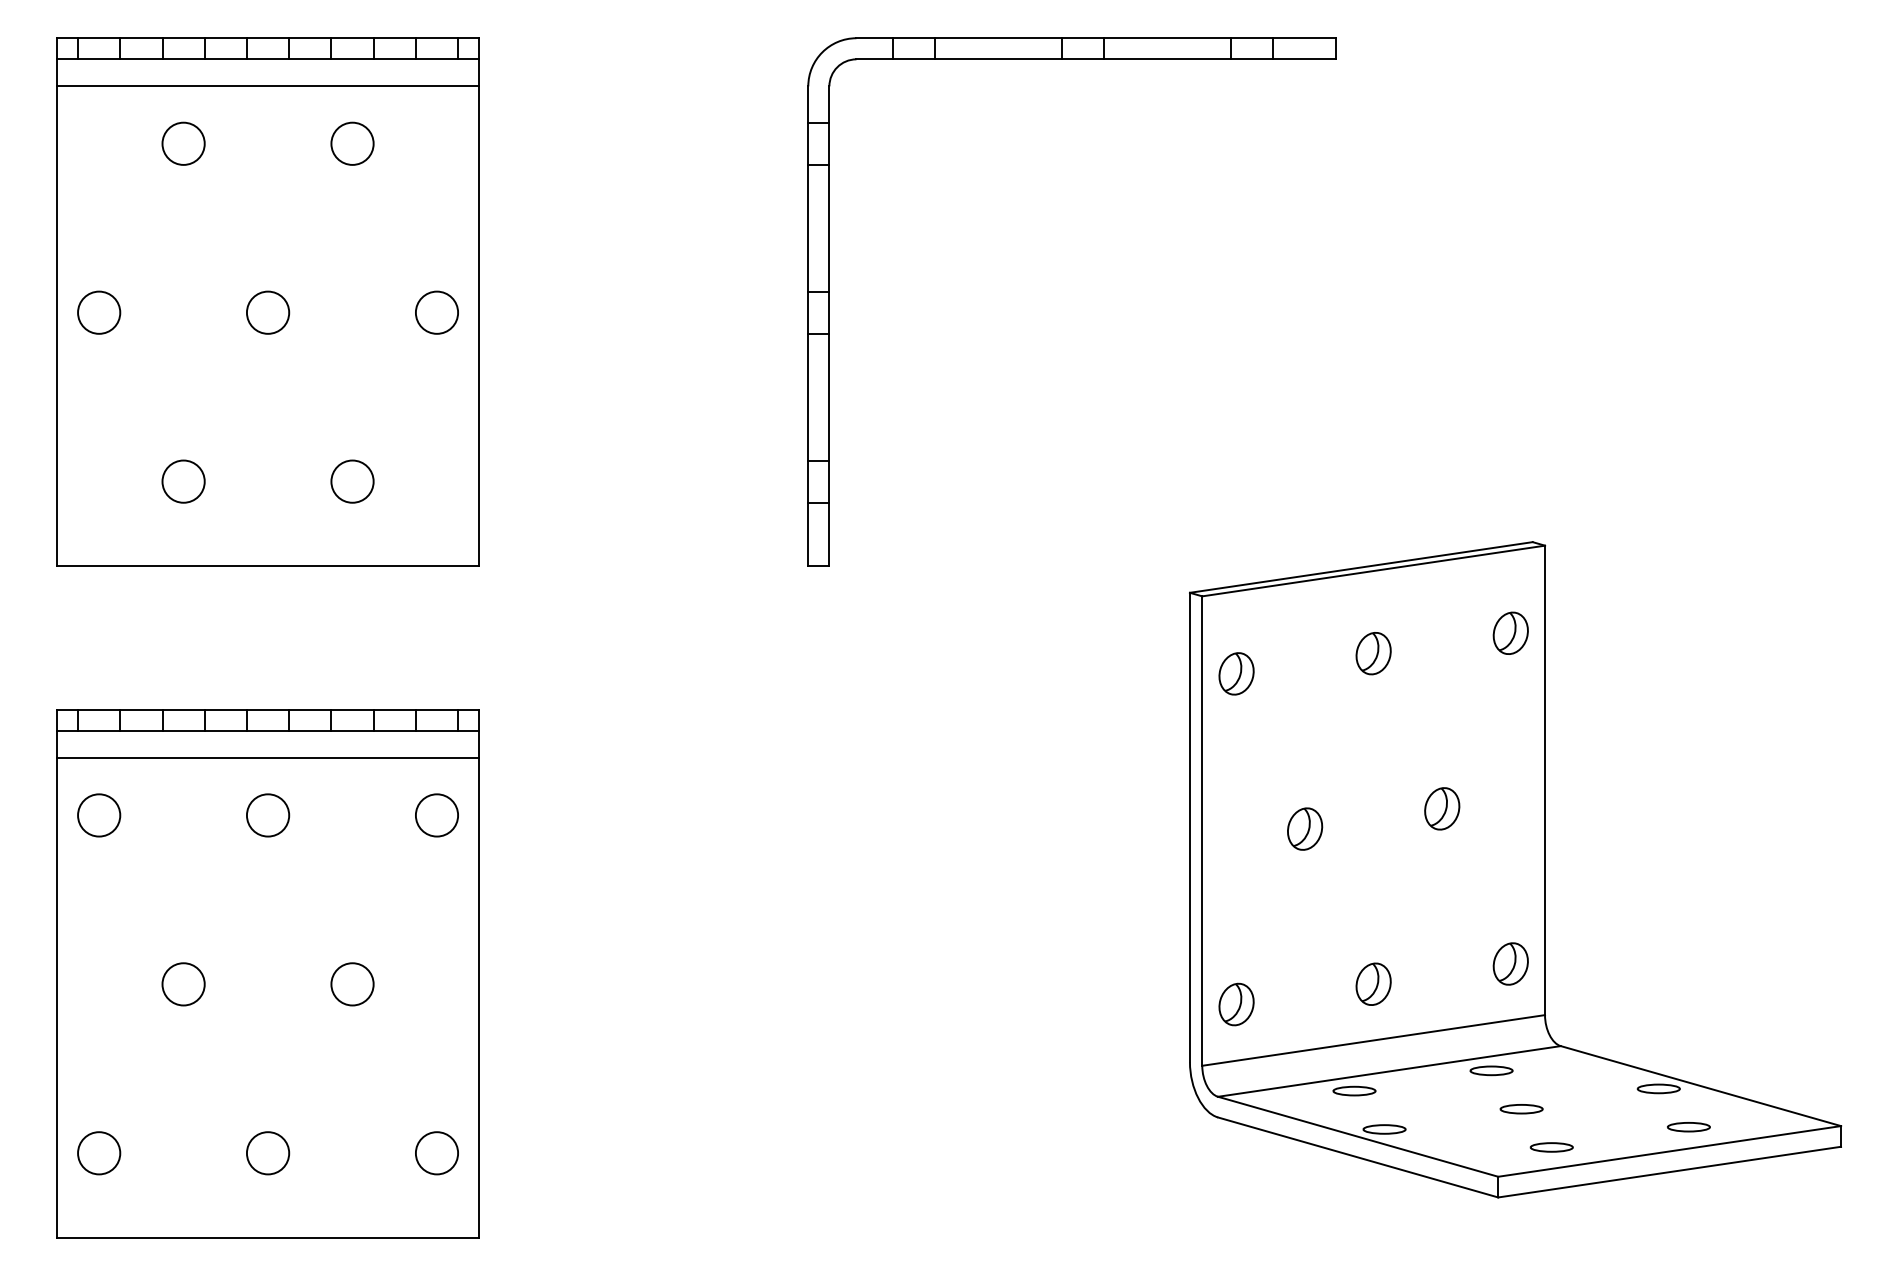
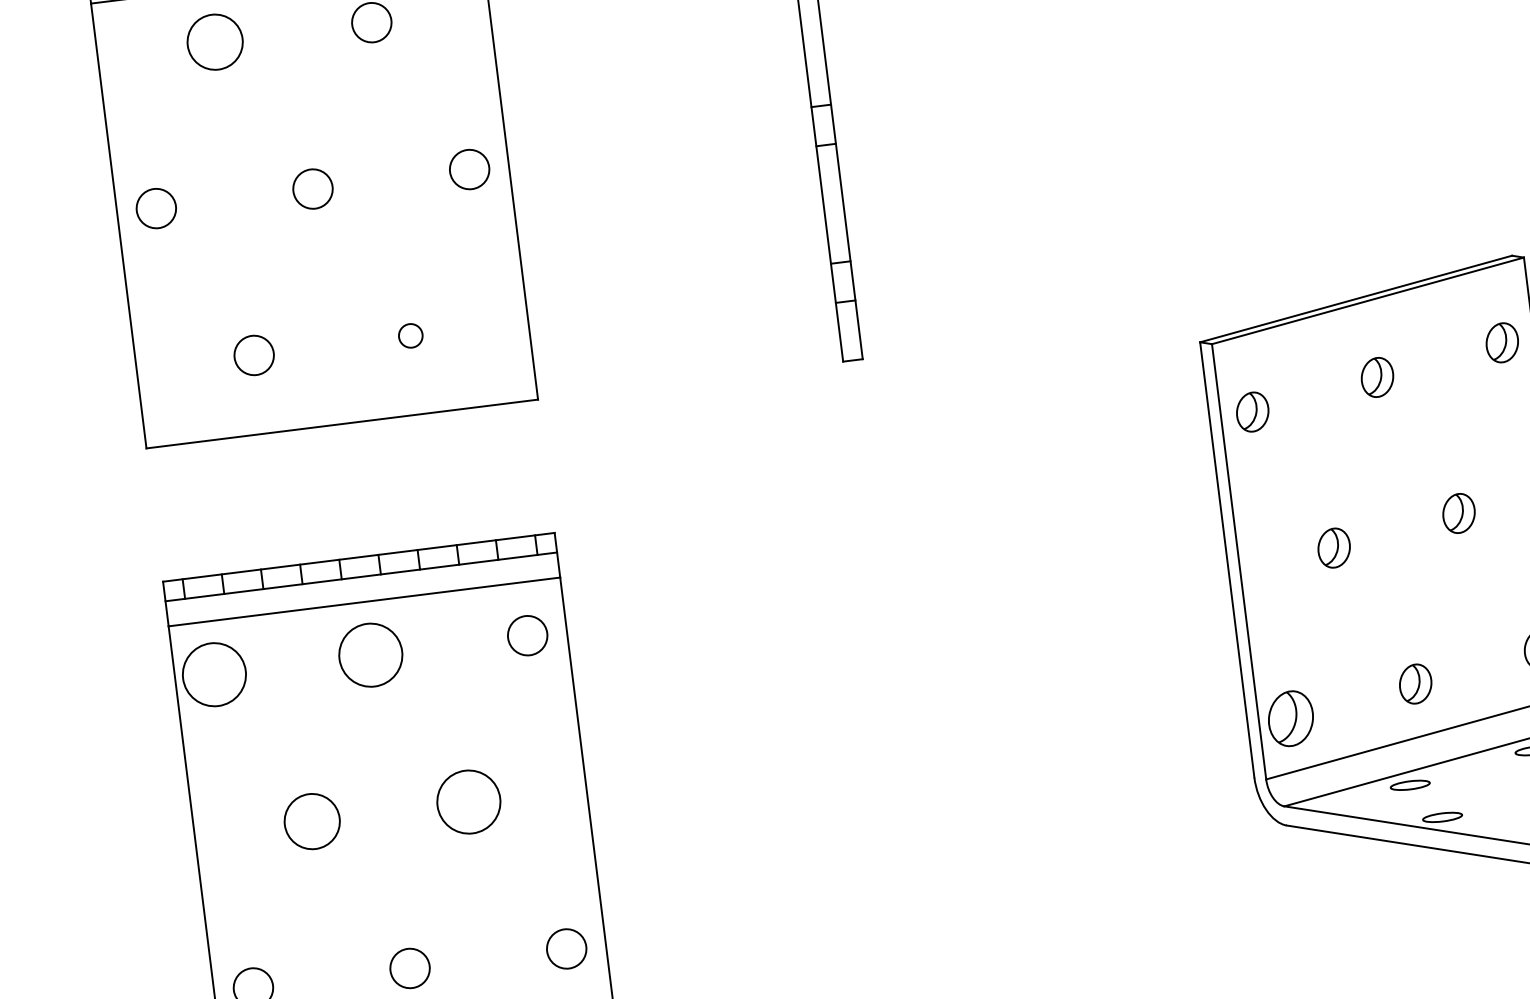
circle: (183, 143) -> (215, 41), size x1.4
circle: (352, 481) -> (410, 335), size x0.6
circle: (99, 815) -> (214, 674), size x1.6
circle: (268, 815) -> (371, 655), size x1.6
circle: (183, 984) -> (312, 821), size x1.4
circle: (352, 984) -> (468, 802), size x1.6
part: (1236, 1004) -> (1290, 718), size x1.4

